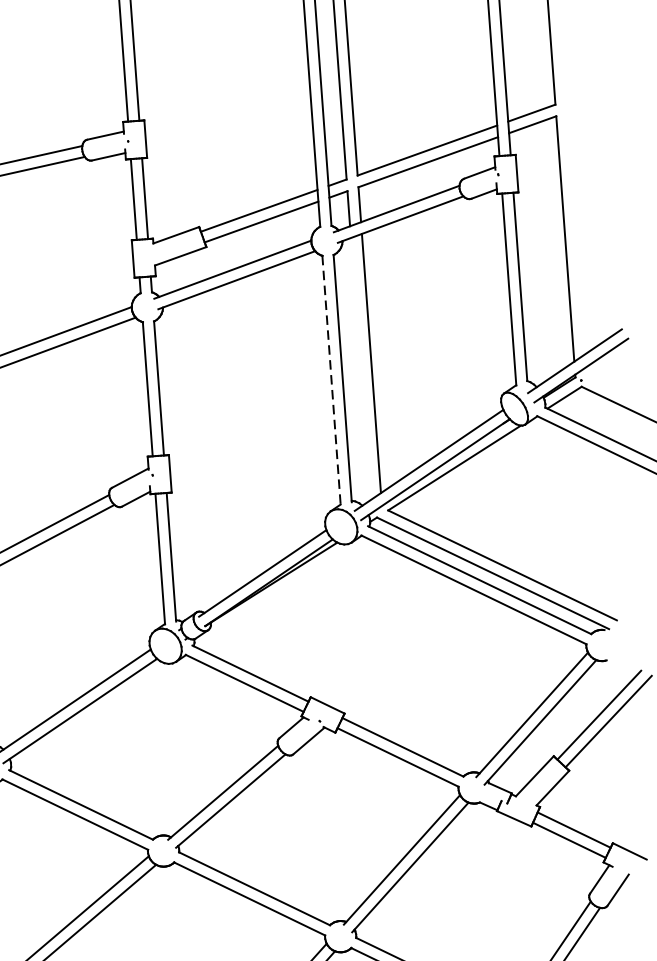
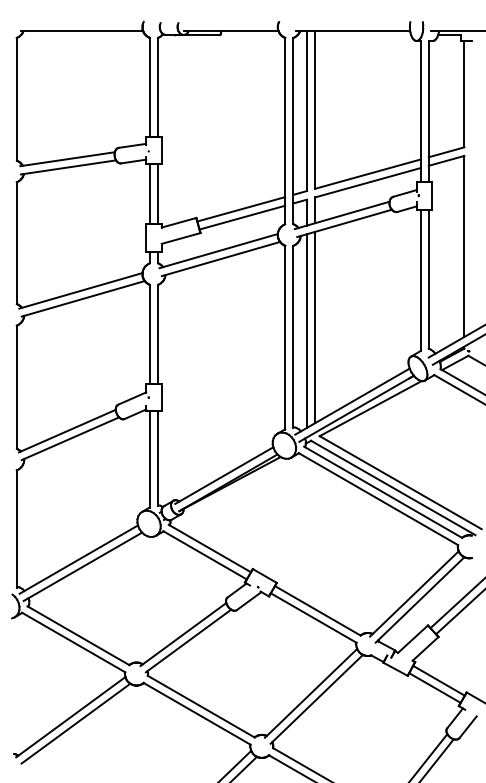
line: (361, 368) -> (307, 330), added
line: (331, 380) -> (285, 337), dashed -> solid

